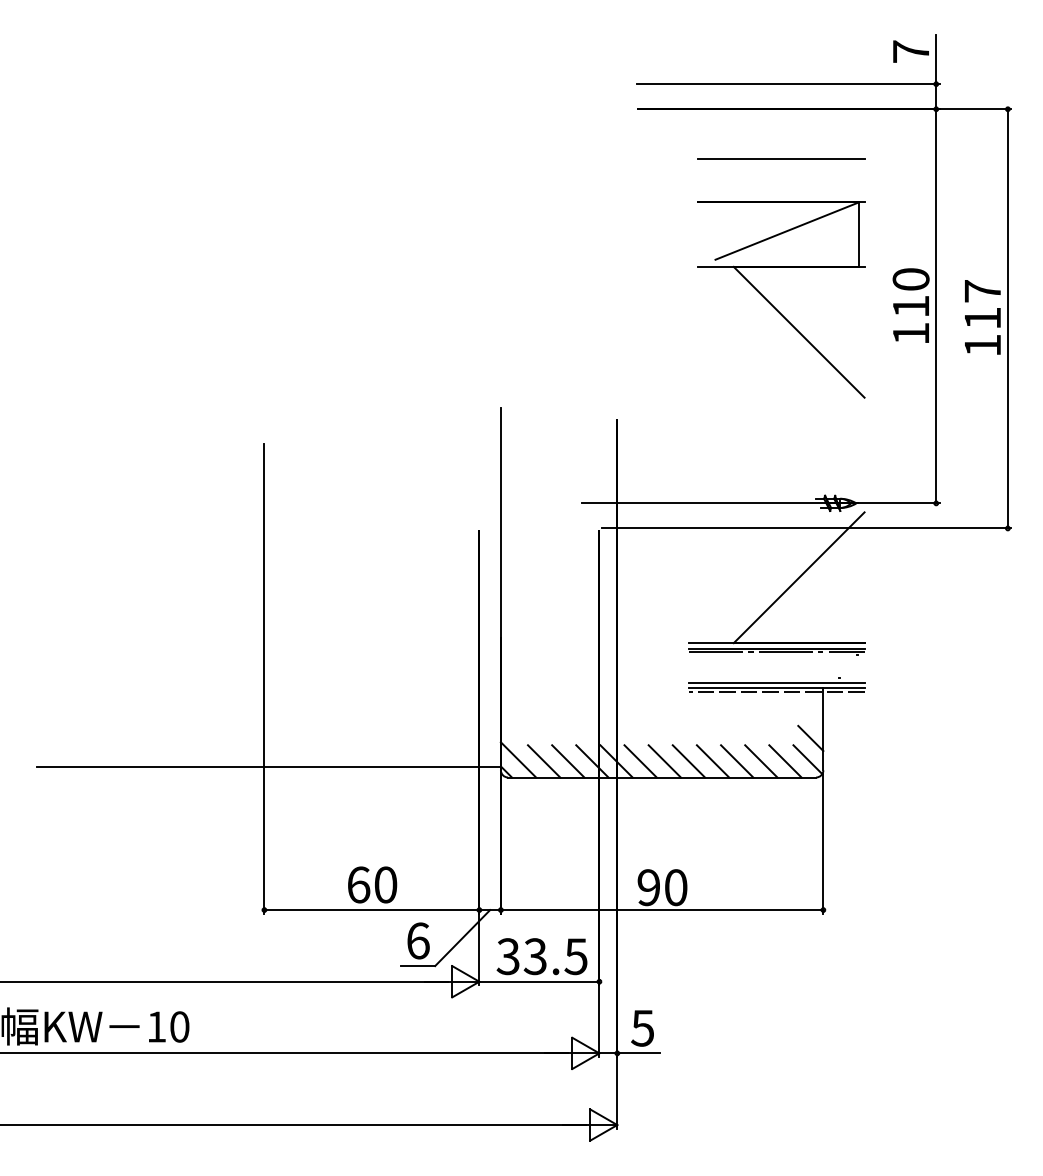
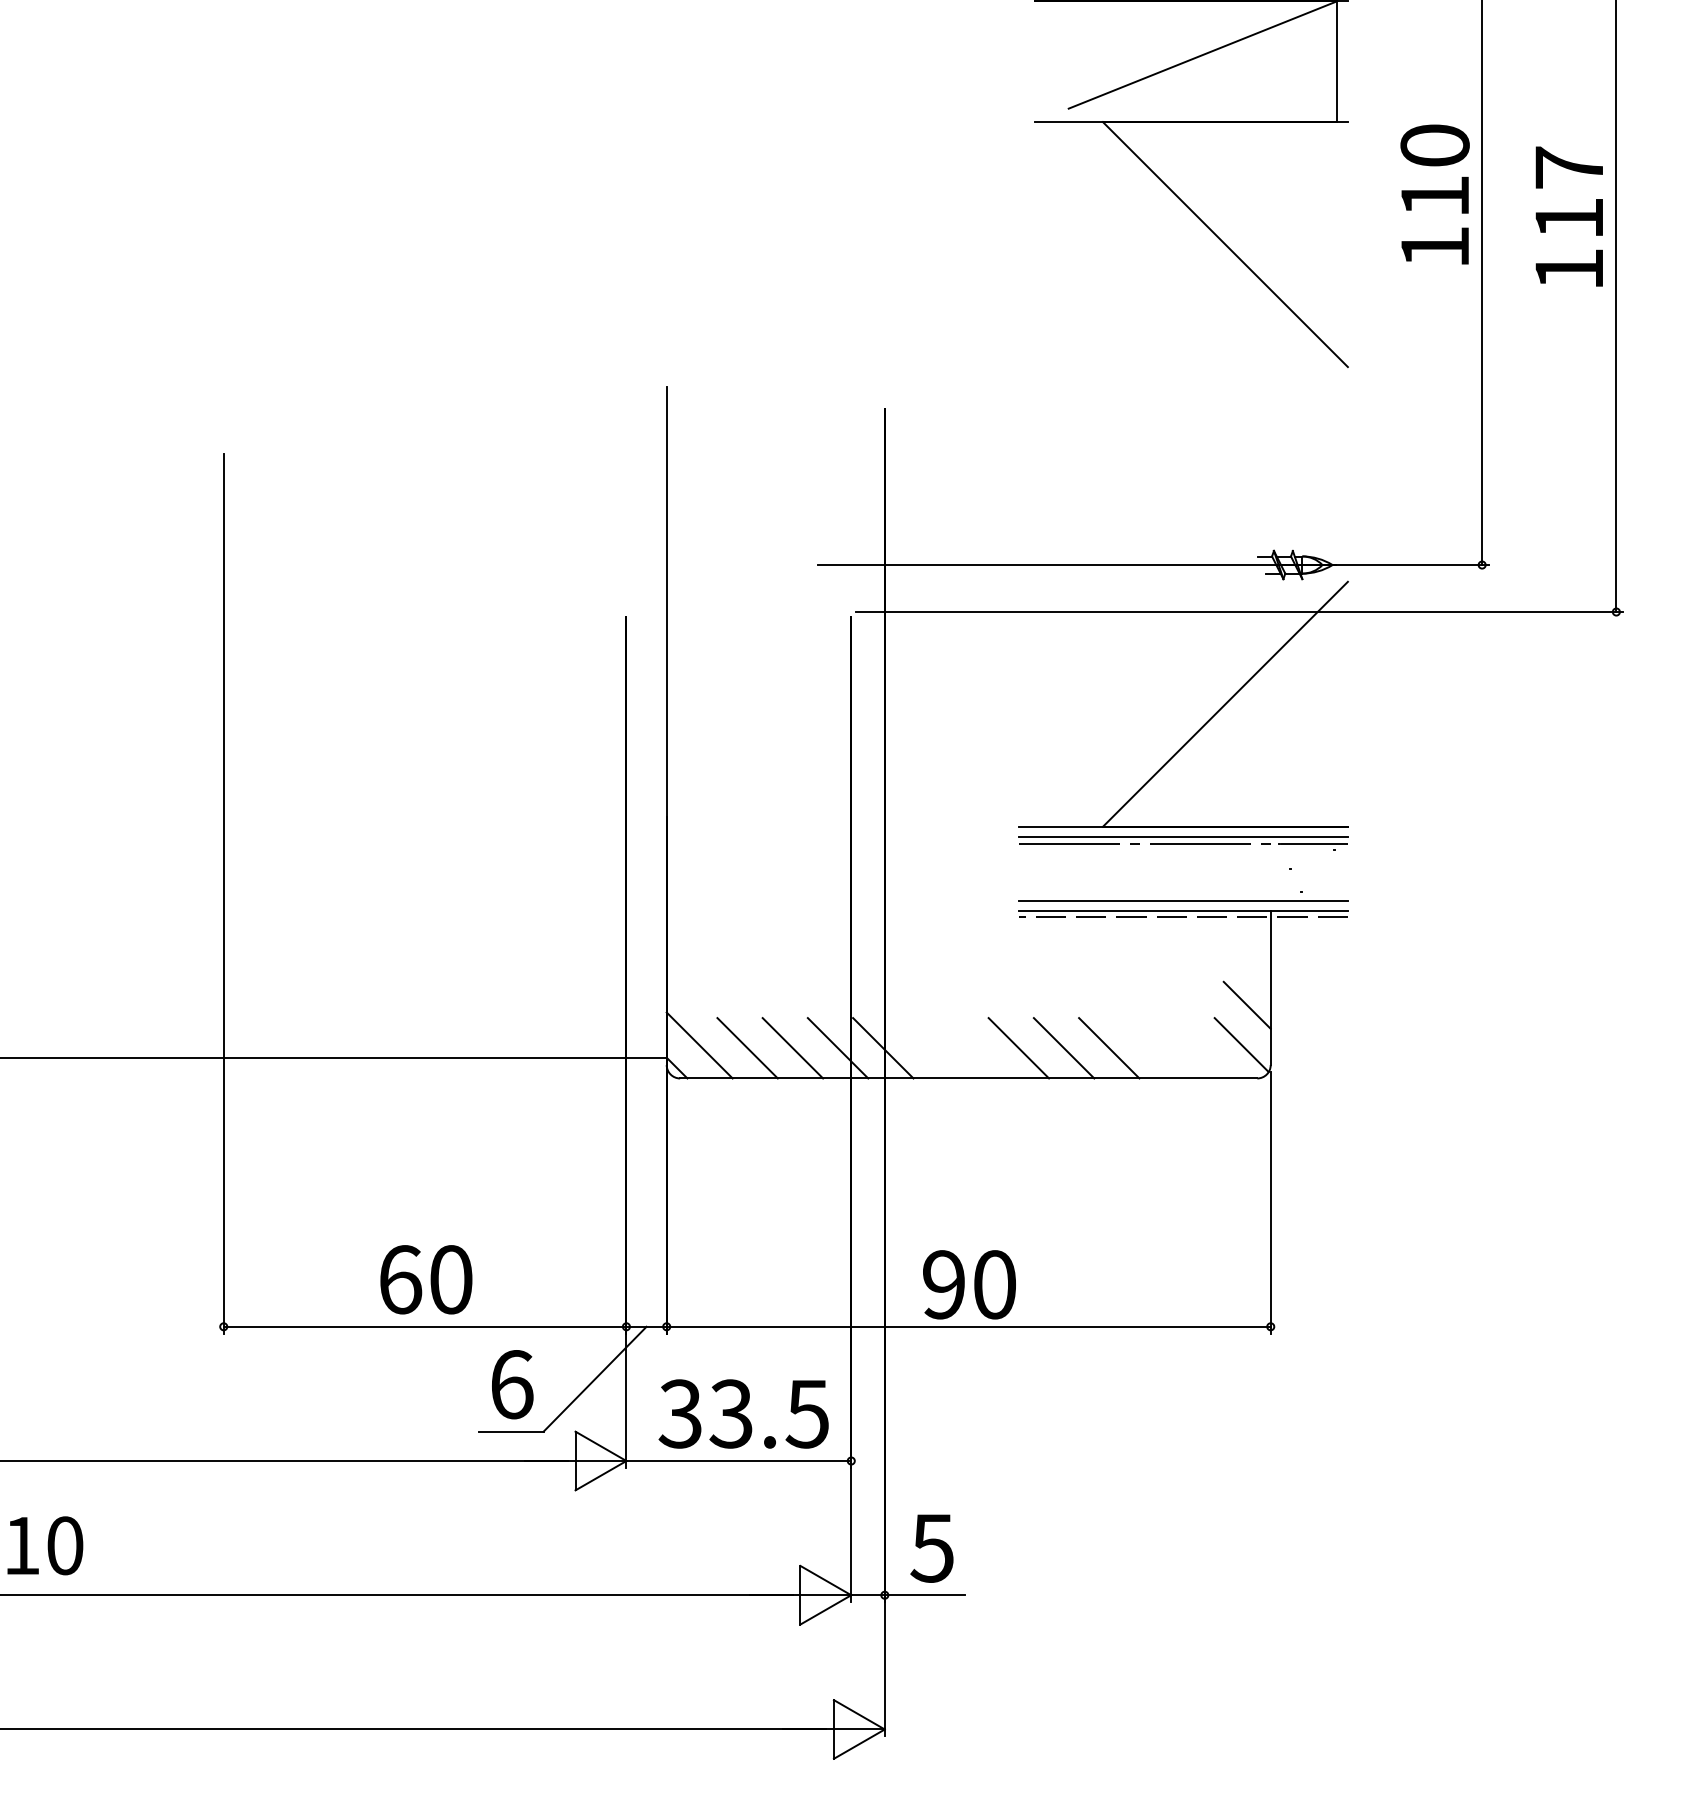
line: (640, 761) -> (928, 1048), removed
line: (664, 761) -> (973, 1048), removed
line: (761, 761) -> (1154, 1048), removed
line: (785, 761) -> (1199, 1048), removed

